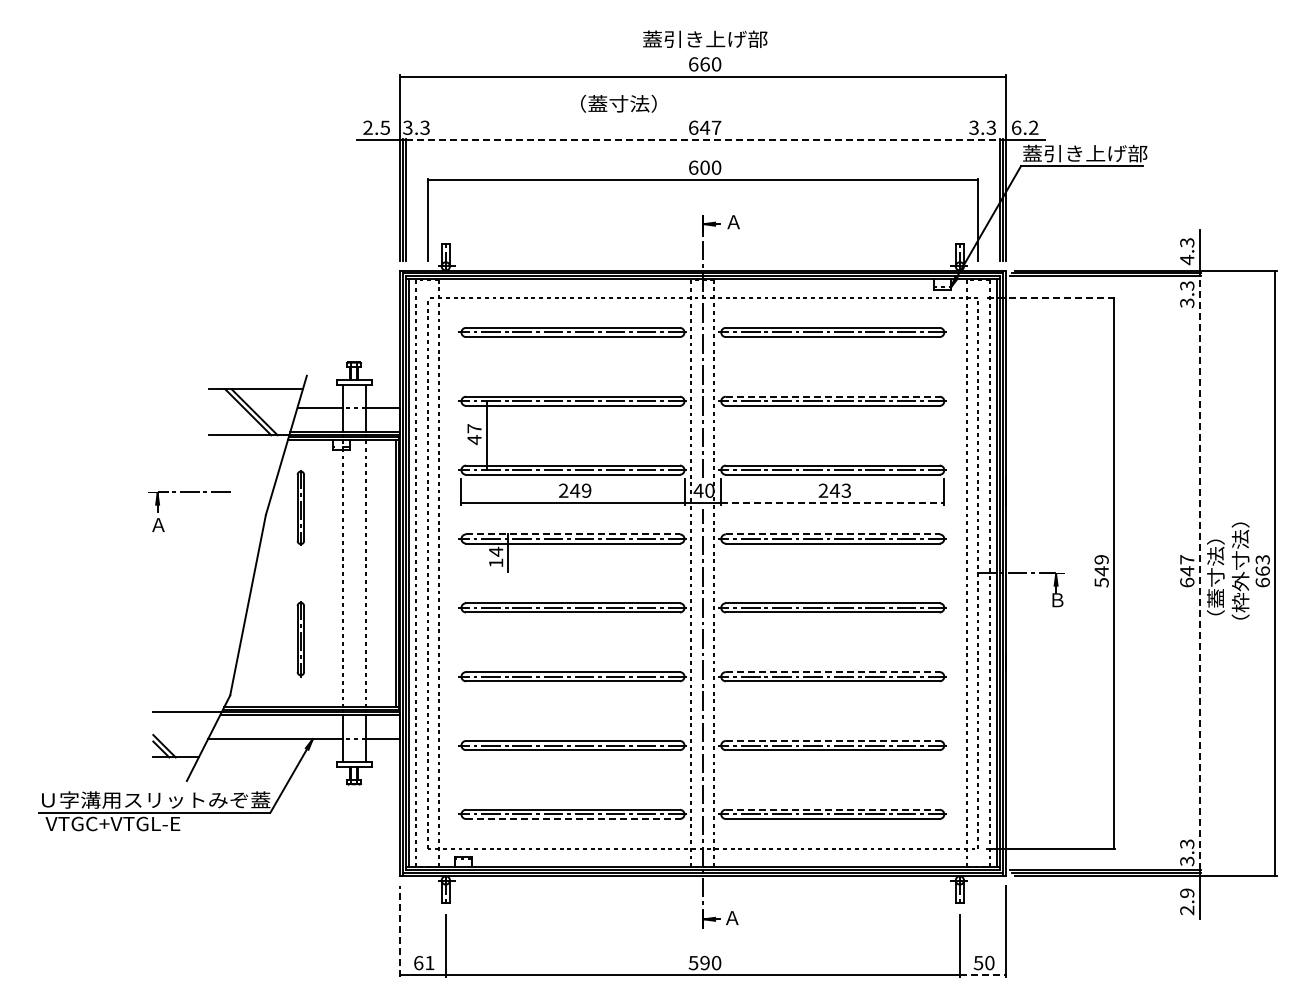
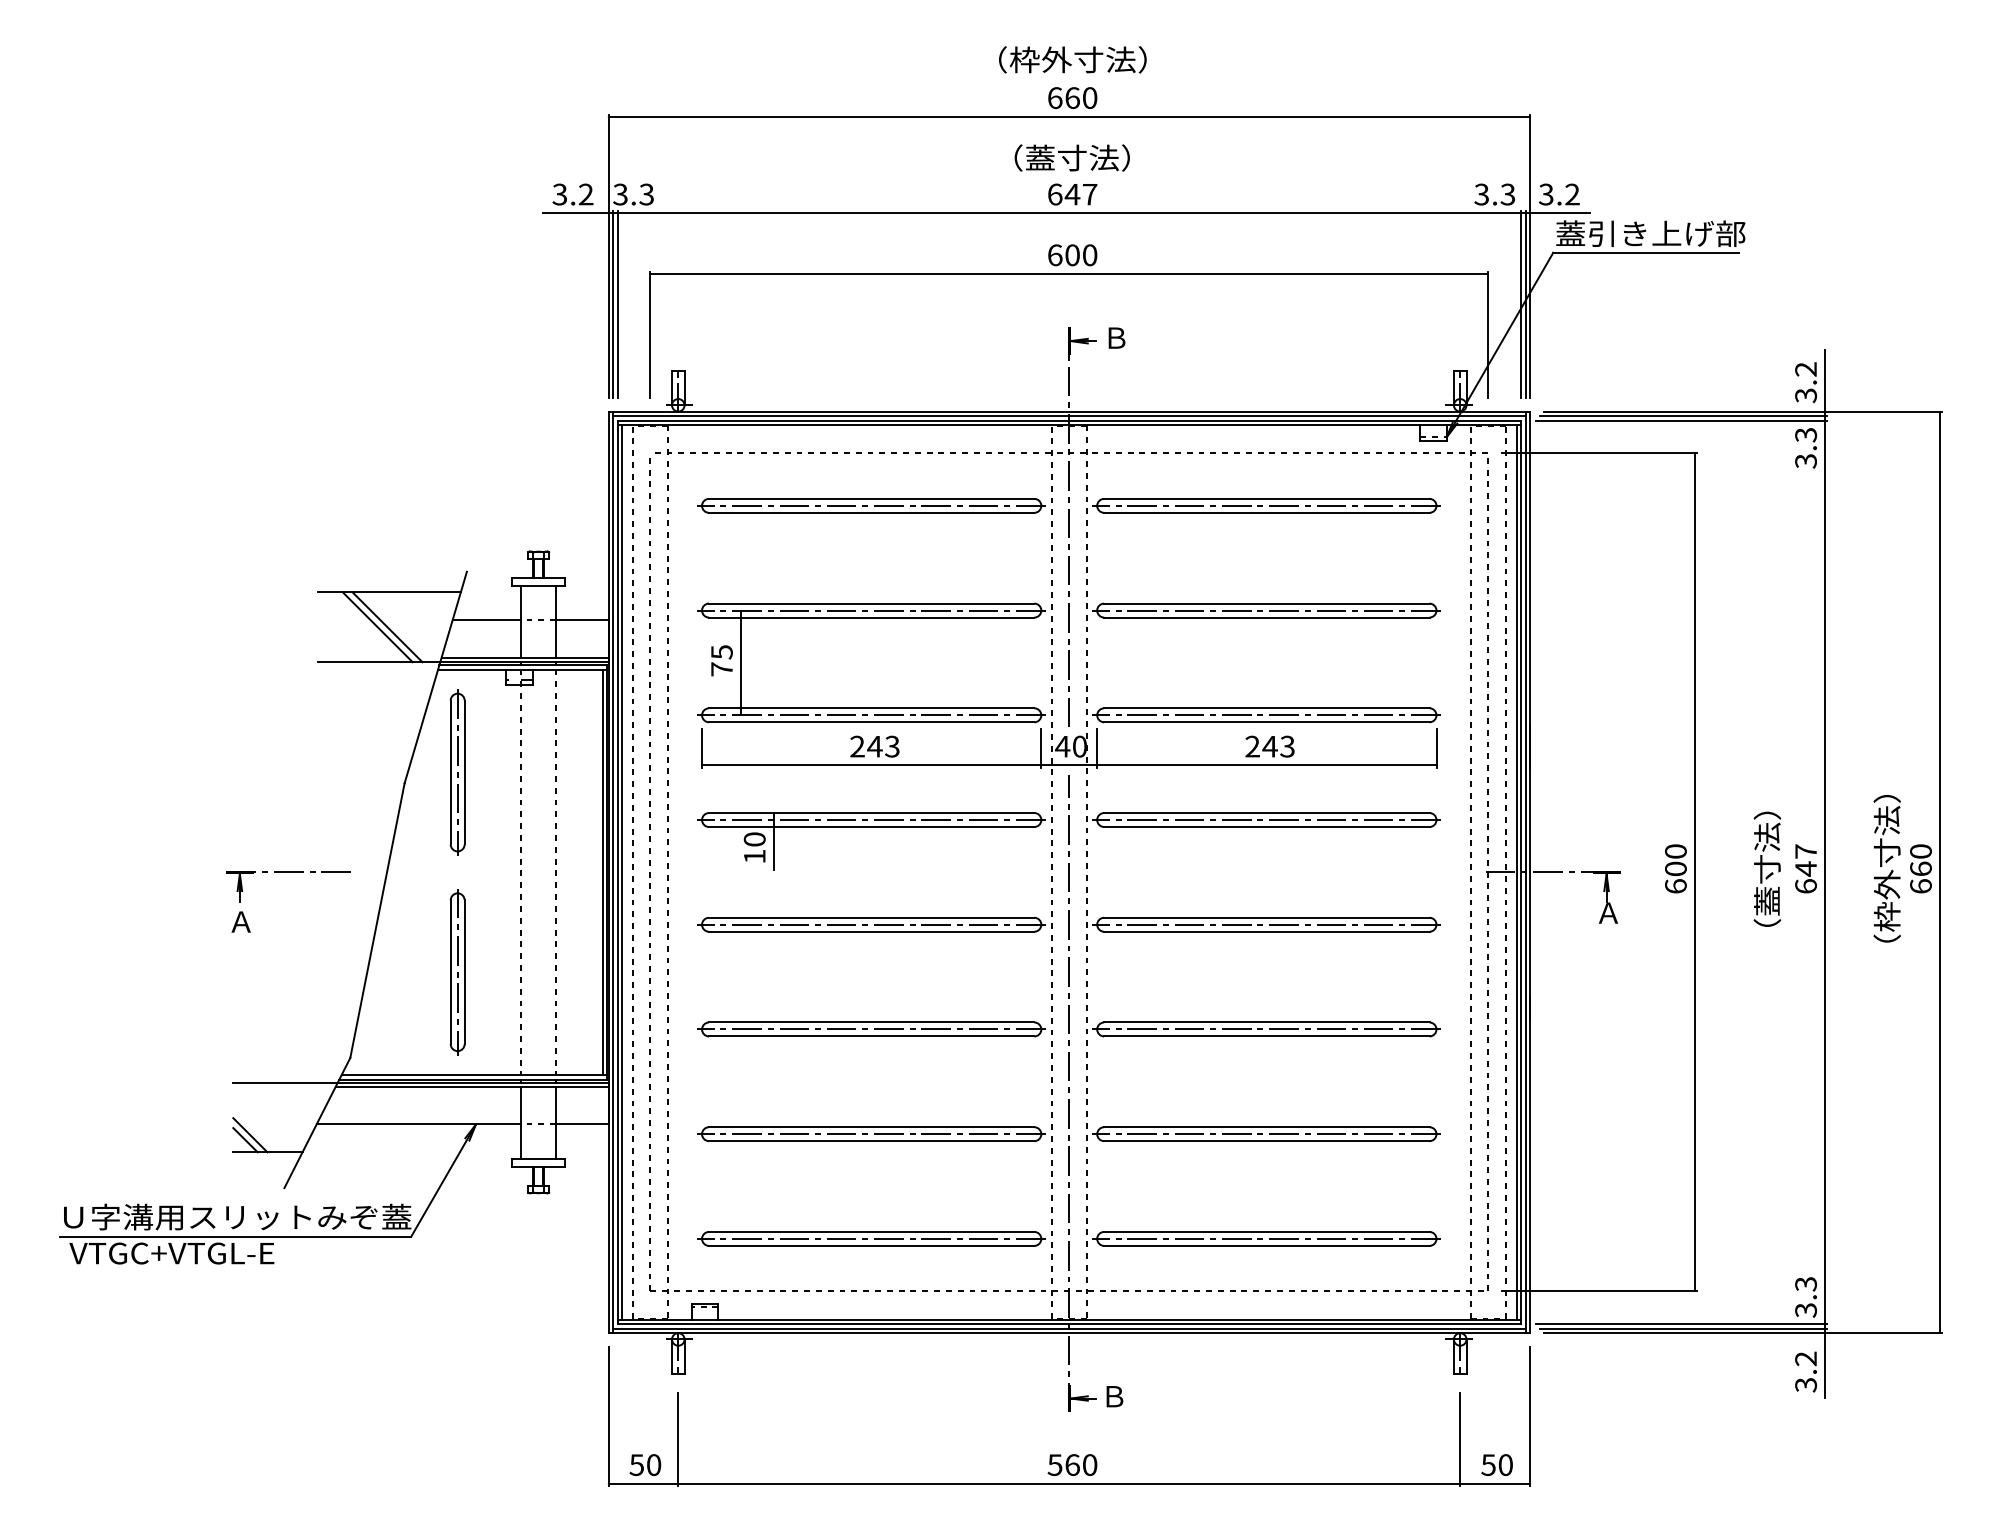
text: (705, 39) -> (1073, 60), 蓋引き上げ部 -> （枠外寸法）
text: (618, 103) -> (1071, 157), moved
text: (376, 127) -> (572, 194), 2.5 -> 3.2
text: (1016, 127) -> (1546, 194), 6.2 -> 3.2
line: (702, 140) -> (1068, 213), dashed -> solid
text: (733, 222) -> (1115, 338), Ａ -> Ｂ
text: (1187, 251) -> (1806, 382), 4.3 -> 3.2
line: (1051, 298) -> (1599, 454), dashed -> solid
line: (832, 396) -> (1266, 603), dashed -> solid
text: (474, 434) -> (721, 661), 47 -> 75
text: (586, 490) -> (892, 746), 249 -> 243
part: (189, 492) -> (288, 872), moved
line: (832, 503) -> (1266, 766), dashed -> solid
part: (300, 507) -> (457, 772), size x1.43
line: (572, 534) -> (870, 813), dashed -> solid
line: (832, 534) -> (1266, 813), dashed -> solid
text: (496, 551) -> (755, 839), 14 -> 10
text: (1262, 559) -> (1920, 851), 663 -> 660
text: (1101, 571) -> (1675, 869), 549 -> 600
line: (1199, 573) -> (1824, 872), dashed -> solid
text: (1215, 577) -> (1766, 869), moved
text: (1057, 600) -> (1608, 913), Ｂ -> Ａ
part: (300, 638) -> (457, 971), size x1.43
line: (832, 672) -> (1266, 1023), dashed -> solid
line: (832, 740) -> (1266, 1126), dashed -> solid
line: (832, 809) -> (1266, 1231), dashed -> solid
line: (572, 819) -> (870, 1246), dashed -> solid
text: (1187, 901) -> (1806, 1371), 2.9 -> 3.2
text: (732, 918) -> (1114, 1397), Ａ -> Ｂ
line: (399, 931) -> (607, 1417), dashed -> solid
text: (423, 962) -> (644, 1464), 61 -> 50
text: (704, 962) -> (1071, 1464), 590 -> 560
line: (982, 975) -> (1494, 1483), dashed -> solid

